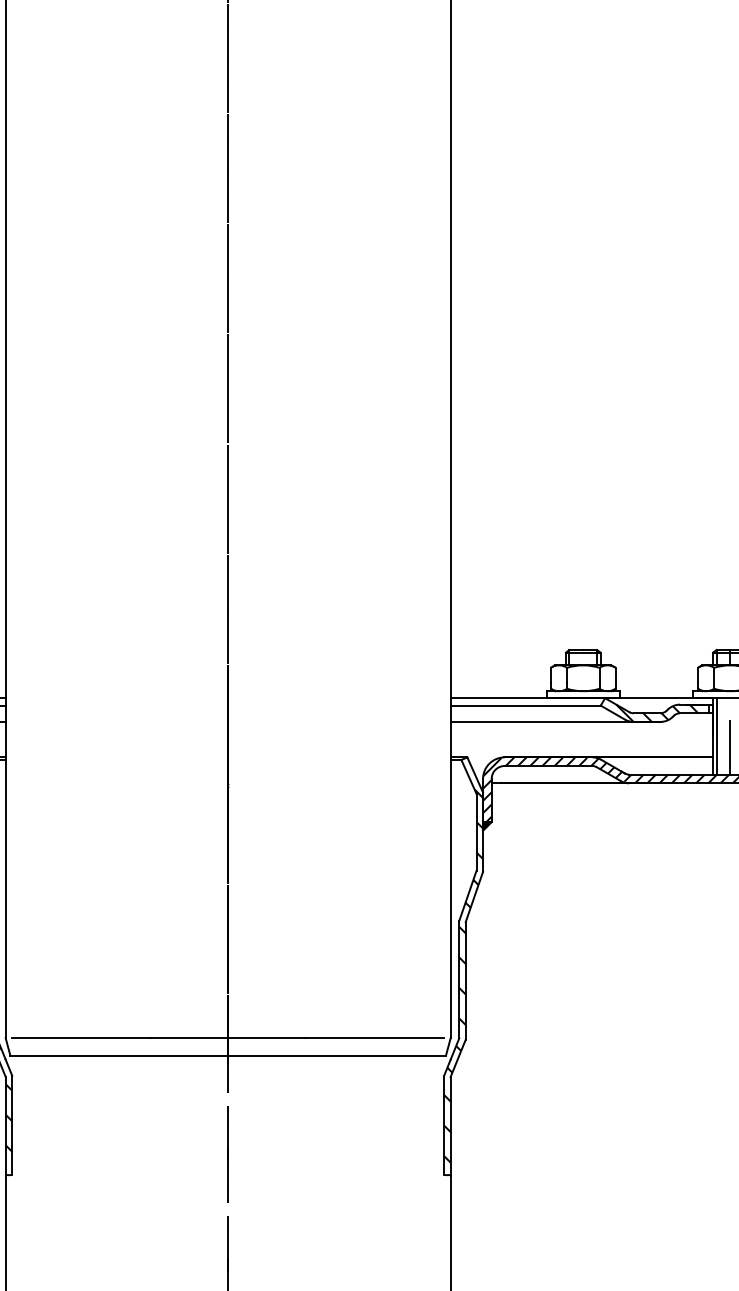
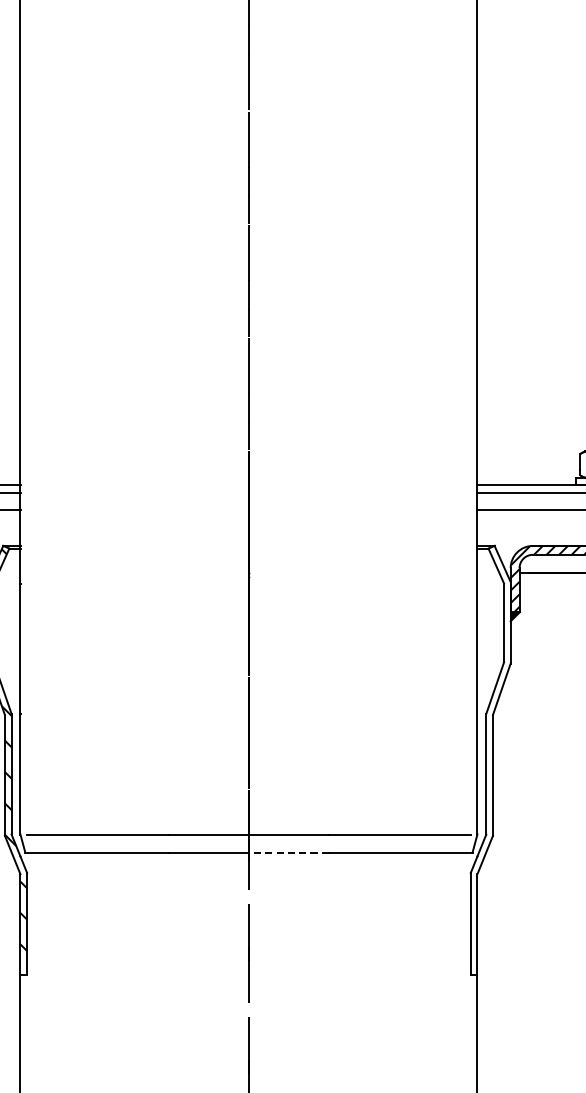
hatch: (463, 975) -> (490, 769), removed
line: (267, 1055) -> (289, 852), solid -> dashed

